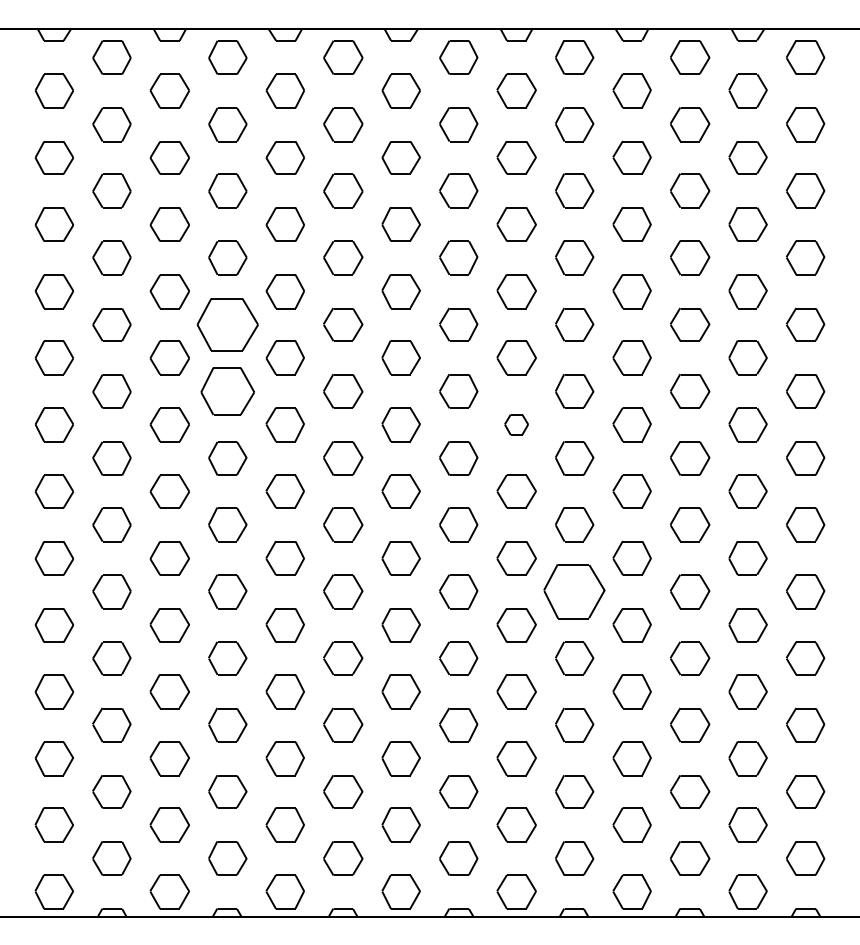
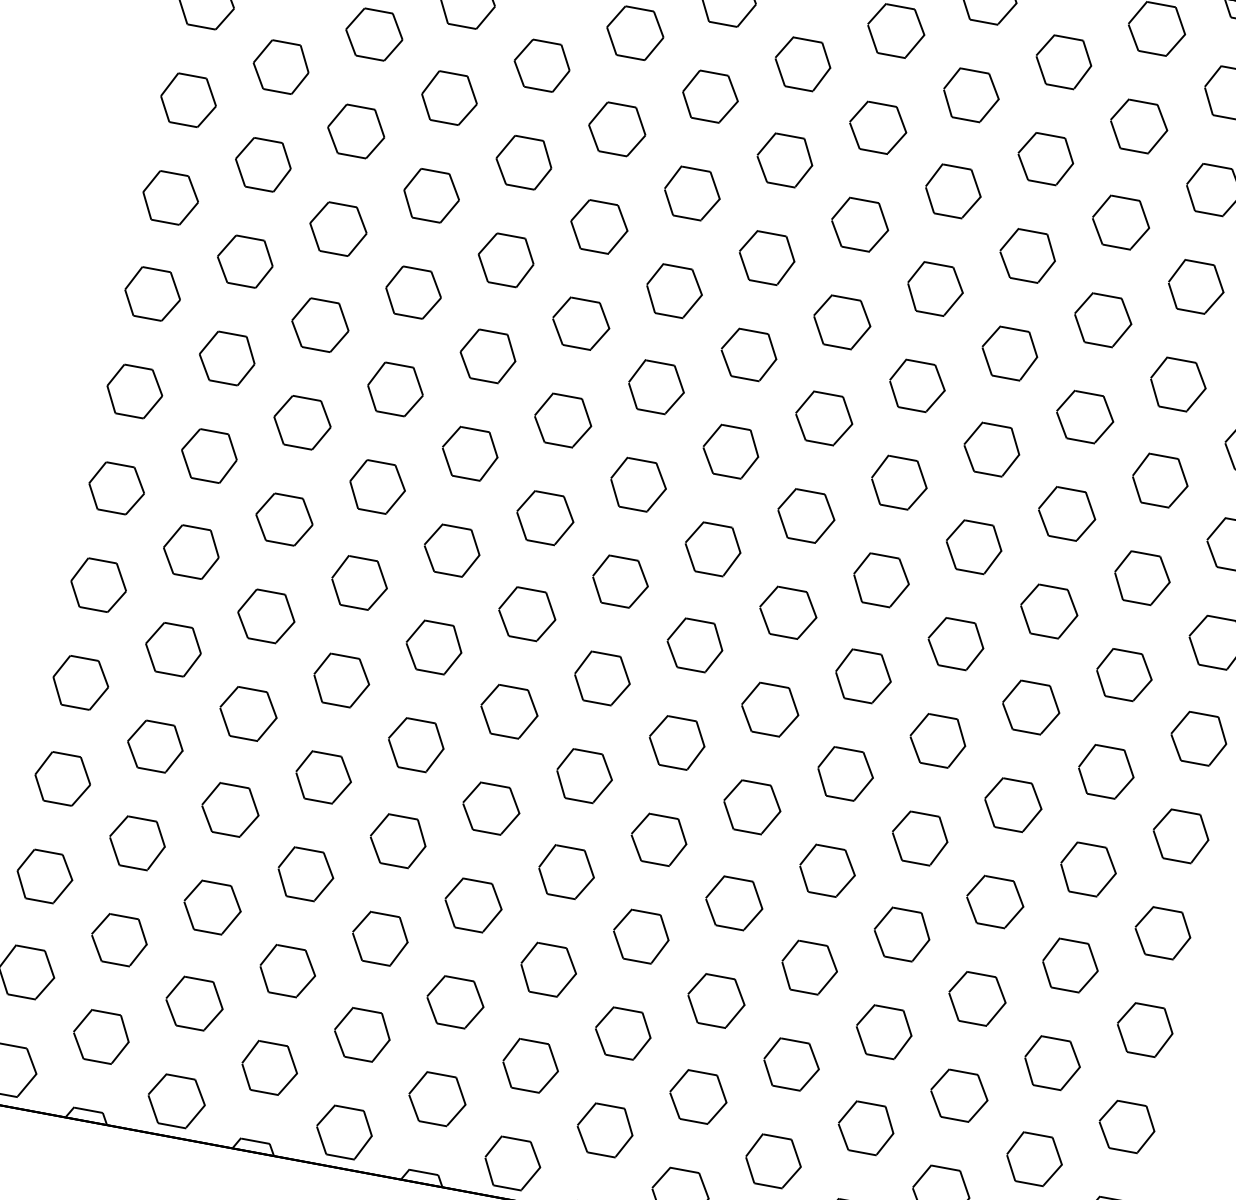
part: (227, 324) -> (413, 292), size x0.62
part: (227, 391) -> (395, 389), size x0.71
part: (516, 424) -> (806, 515), size x1.67
part: (574, 591) -> (845, 773), size x0.62

